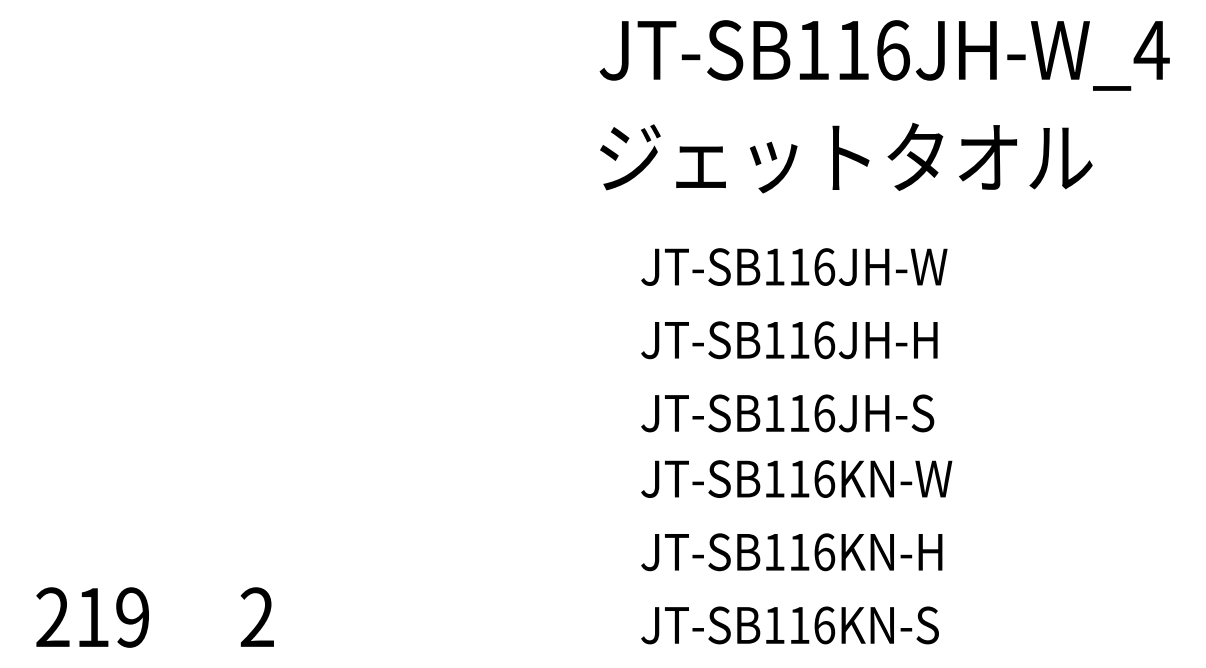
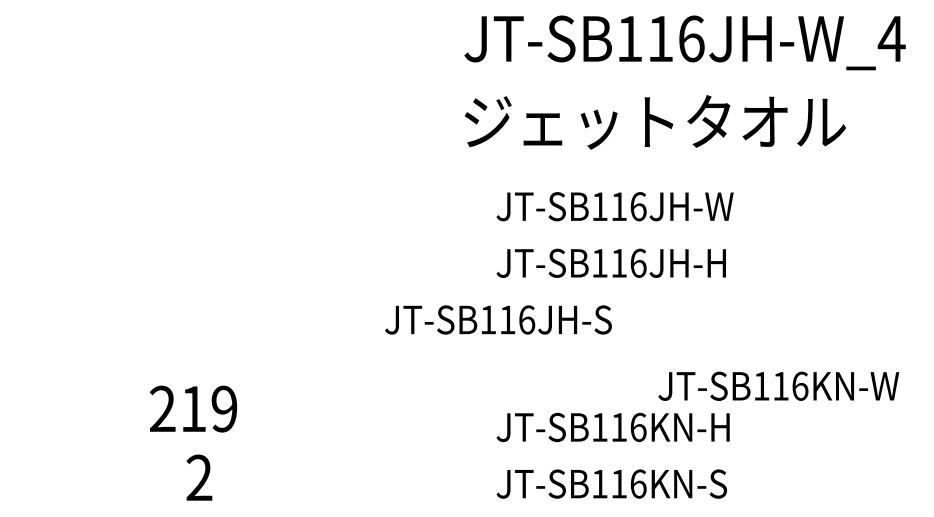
text: (787, 413) -> (498, 320), moved
text: (796, 478) -> (778, 385), moved
text: (92, 617) -> (193, 409), moved

